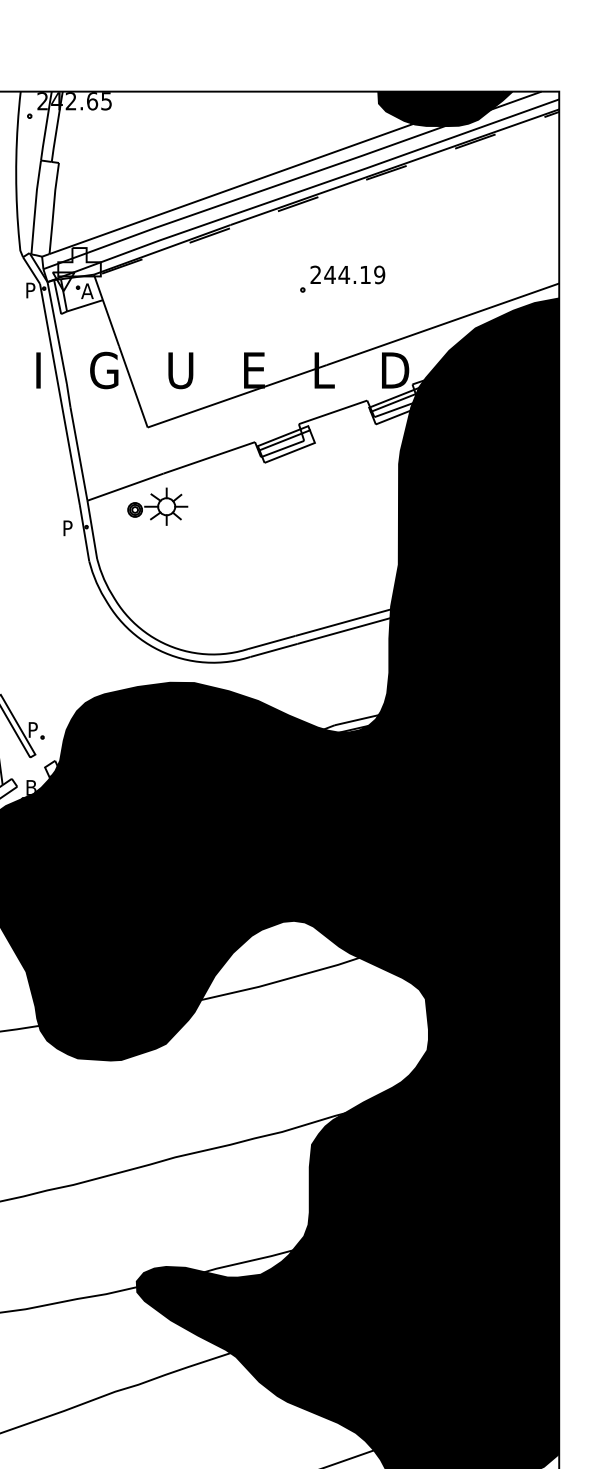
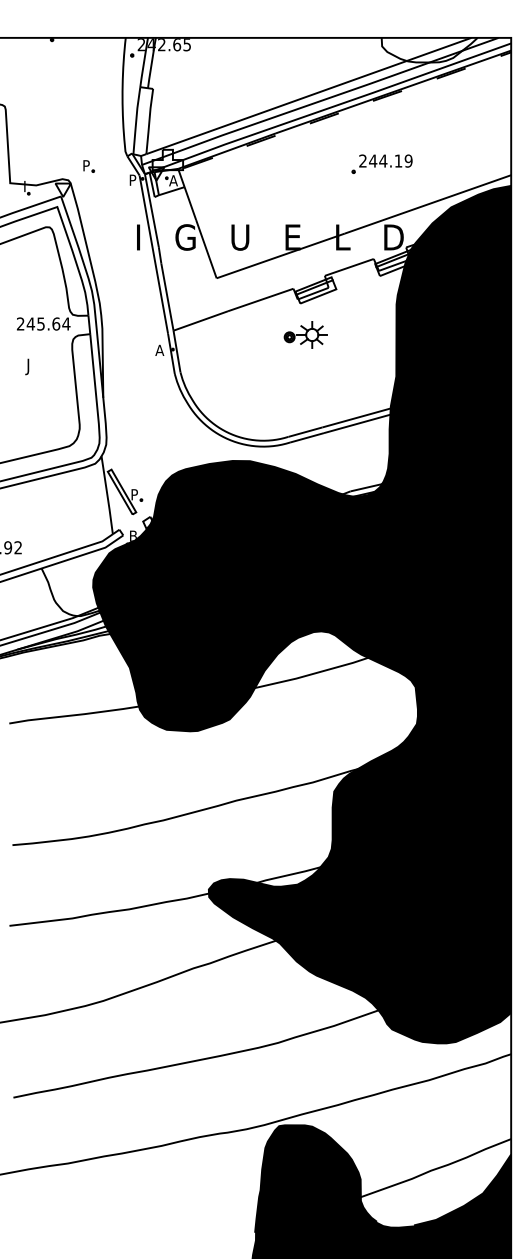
fill: (445, 107) -> (429, 49), removed
part: (341, 278) -> (381, 163), moved
part: (157, 506) -> (305, 334), moved
text: (67, 527) -> (159, 349), P -> A

